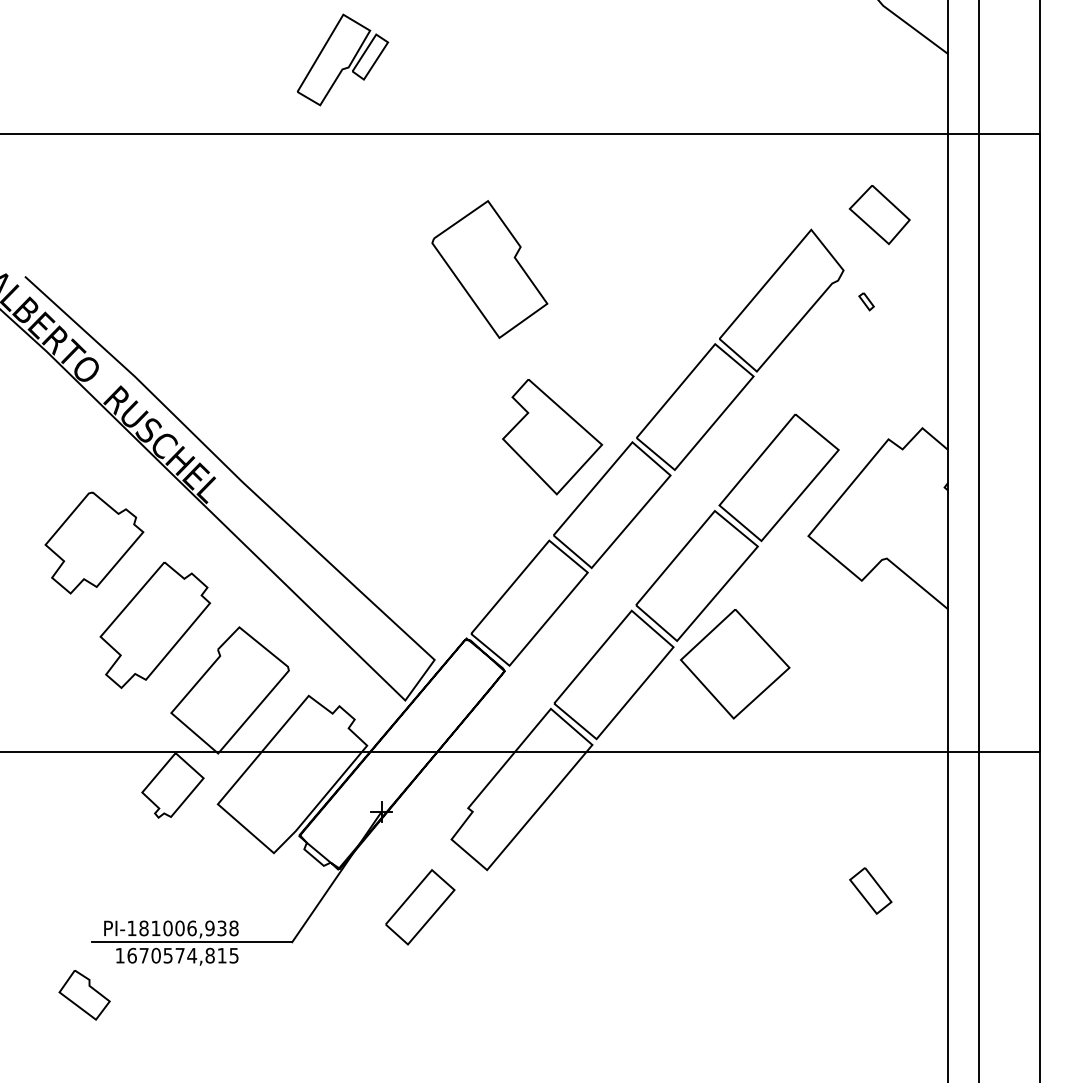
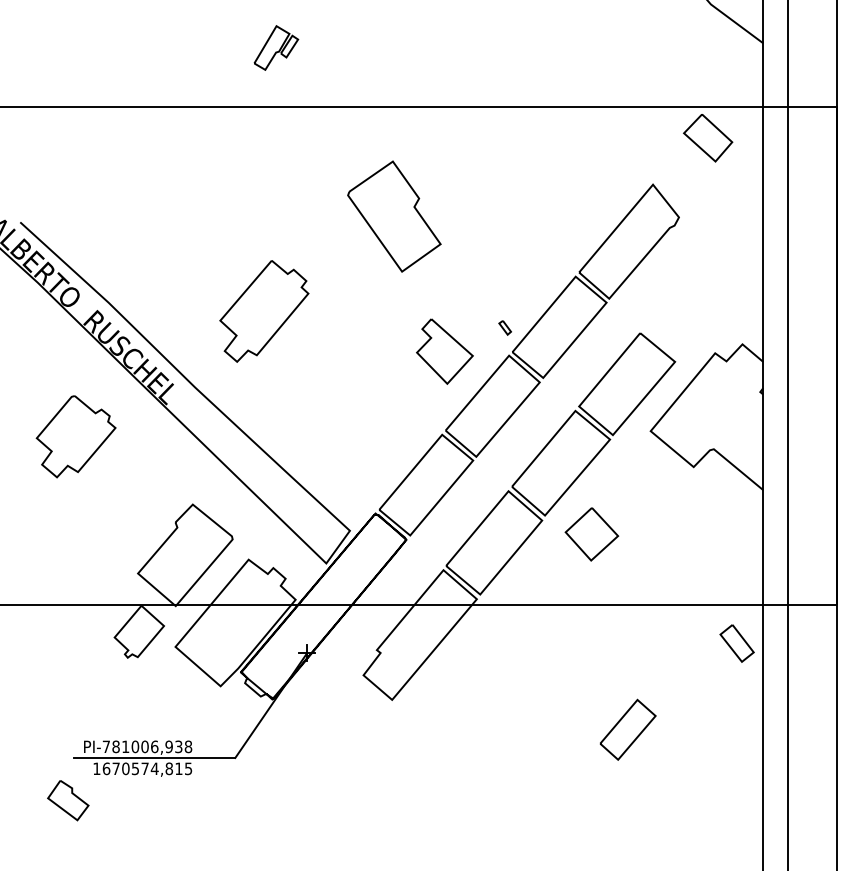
part: (343, 59) -> (276, 47), size x0.6
part: (879, 214) -> (707, 137), moved
part: (866, 301) -> (505, 327), moved
part: (552, 437) -> (444, 351), size x0.7
part: (155, 624) -> (264, 310), moved
part: (735, 664) -> (592, 534), size x0.6
part: (870, 890) -> (736, 643), moved
part: (420, 907) -> (628, 730), moved
text: (131, 927) -> (105, 746), PI-181006,938 -> PI-781006,938

